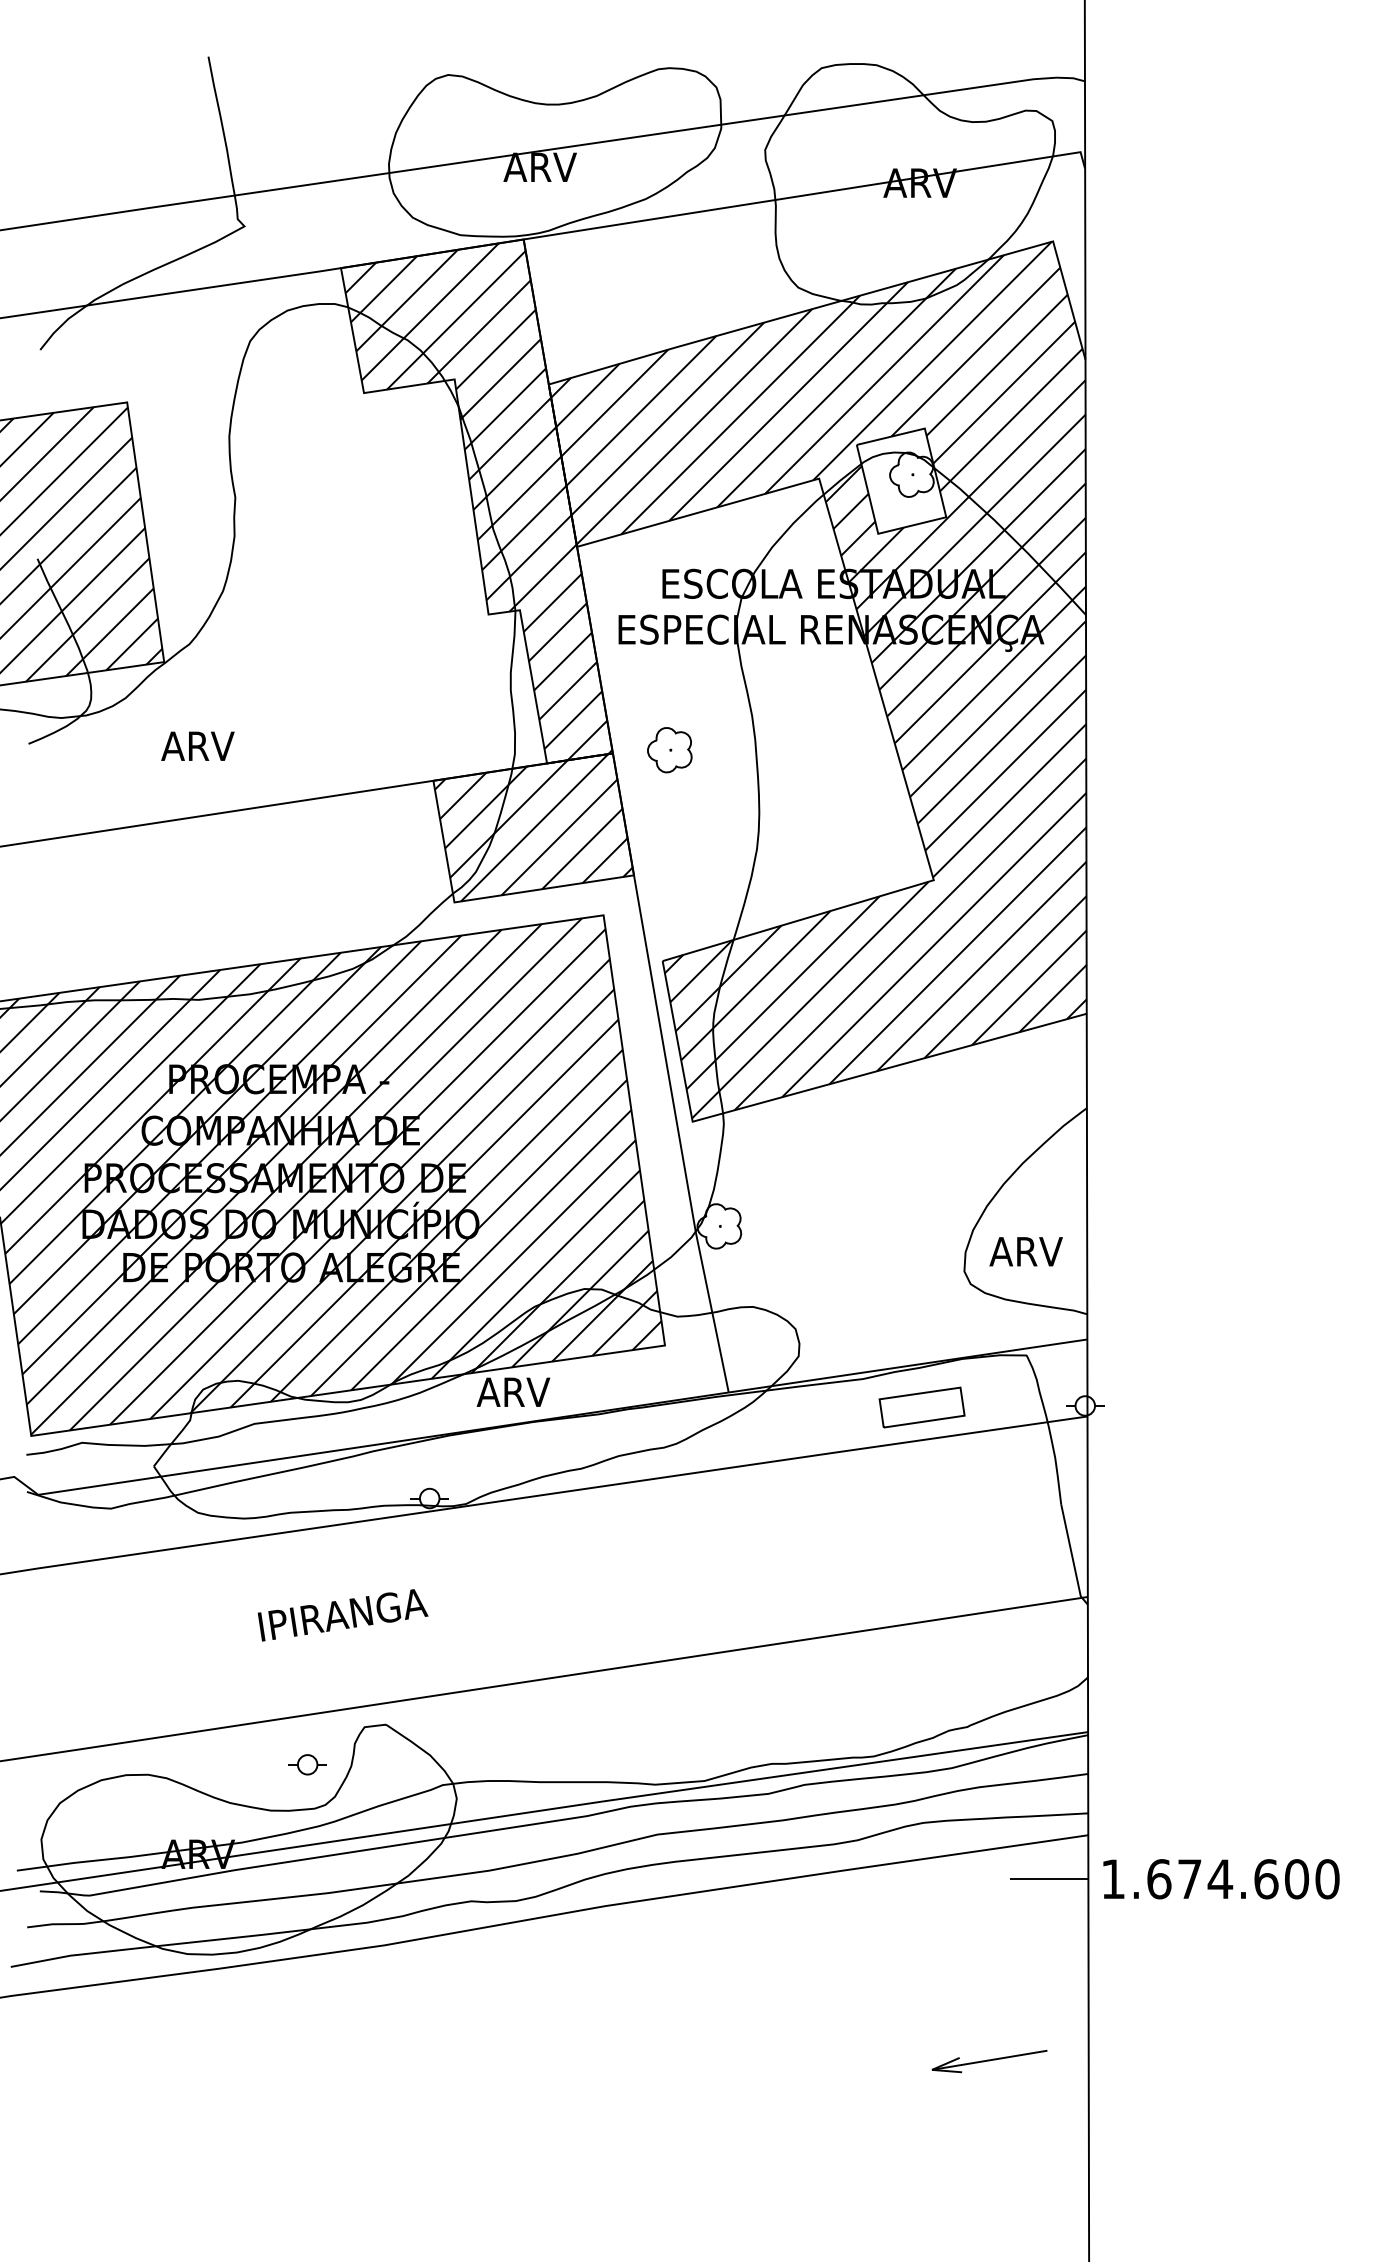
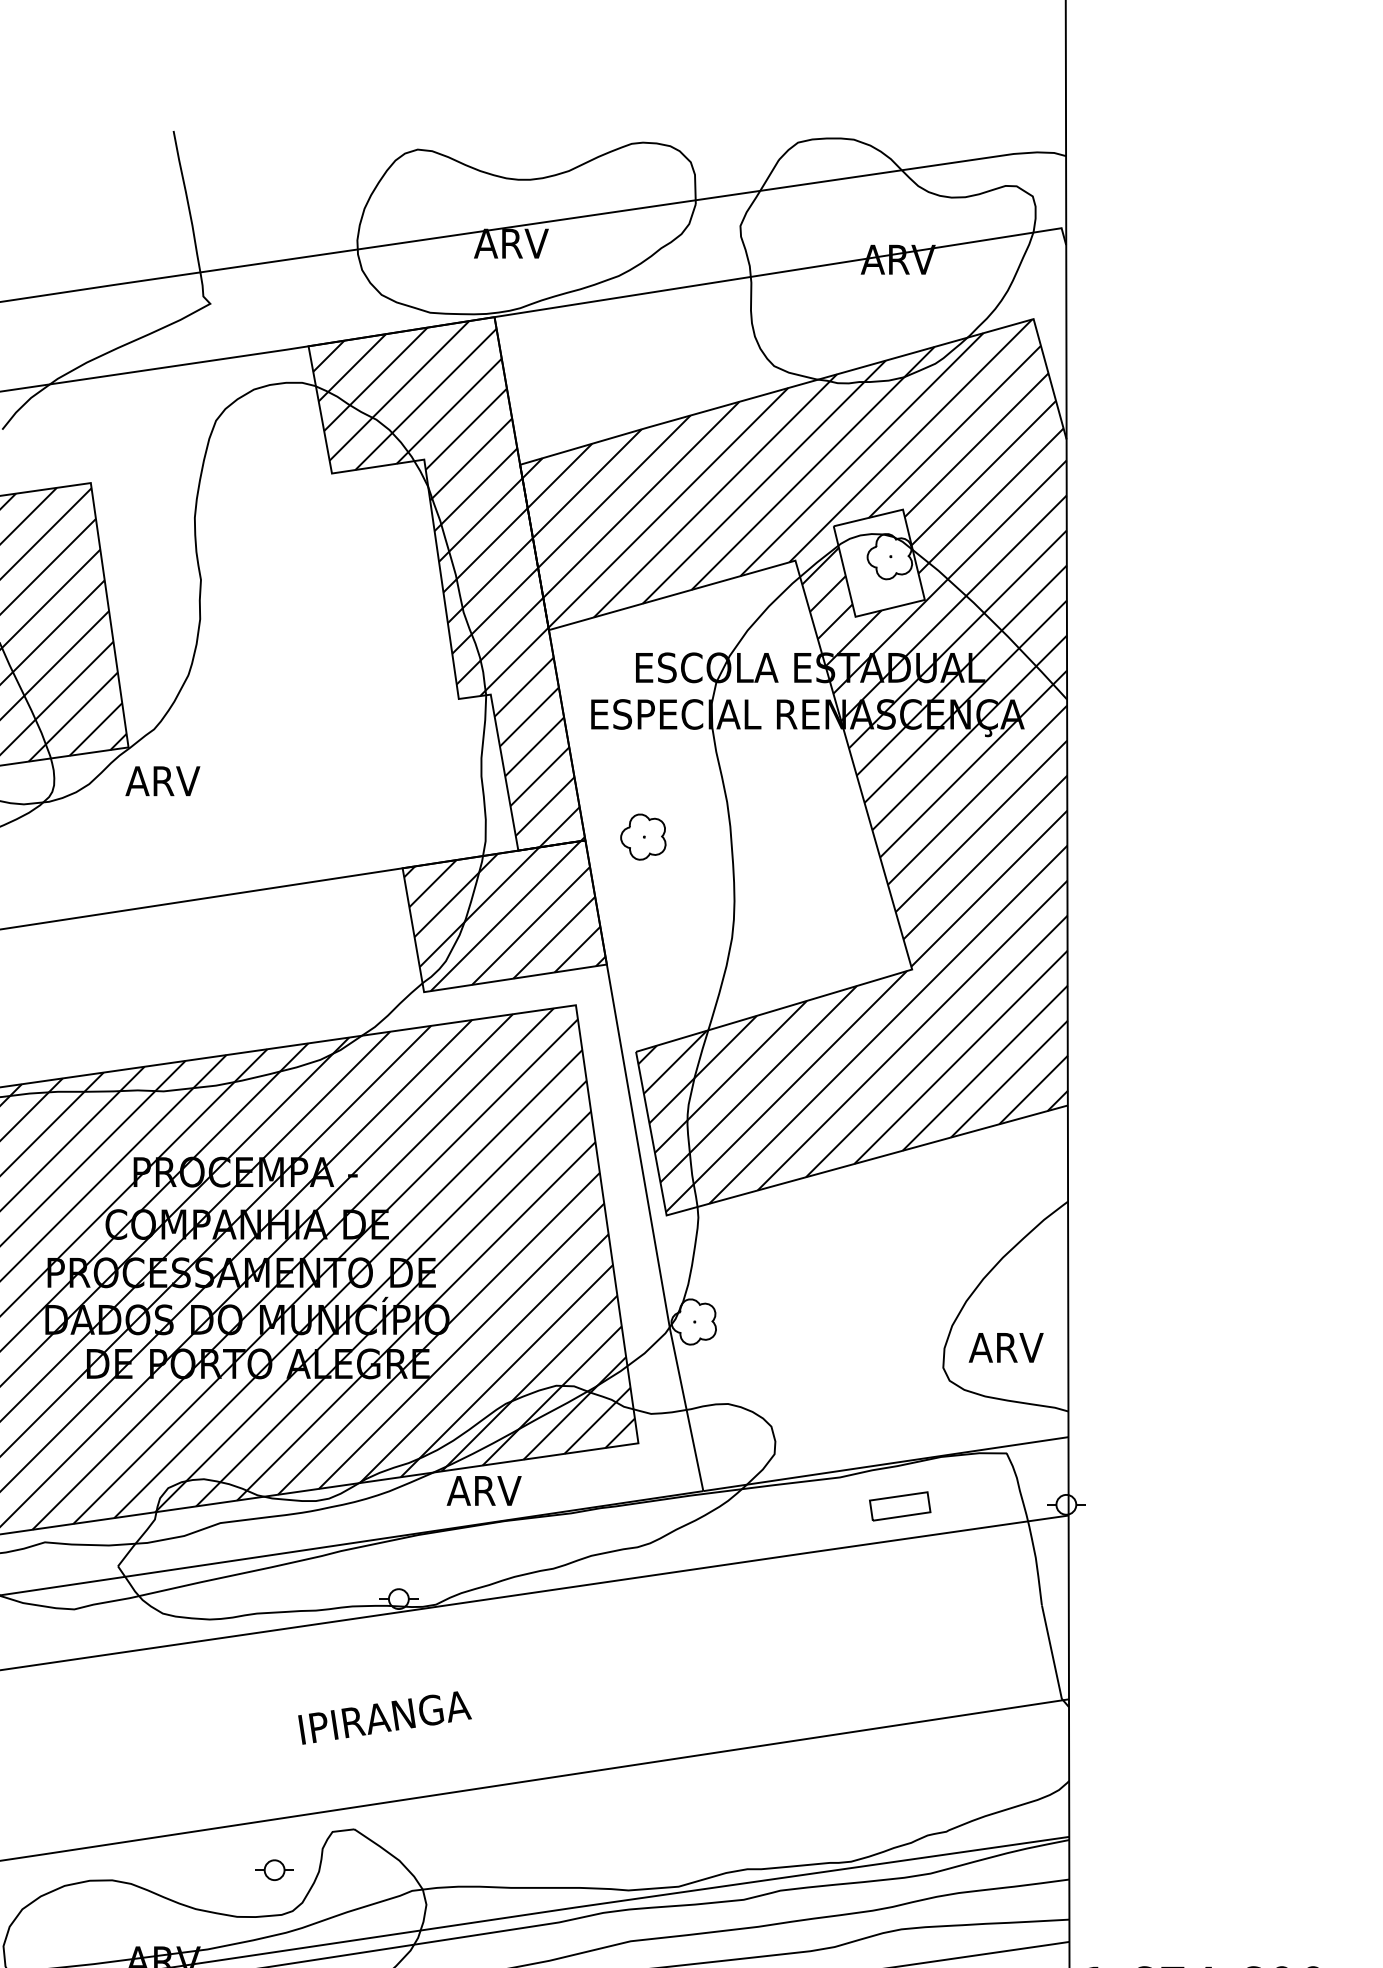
text: (197, 745) -> (162, 780), moved
part: (921, 1407) -> (899, 1506), size x0.7
text: (342, 1615) -> (384, 1718), moved

